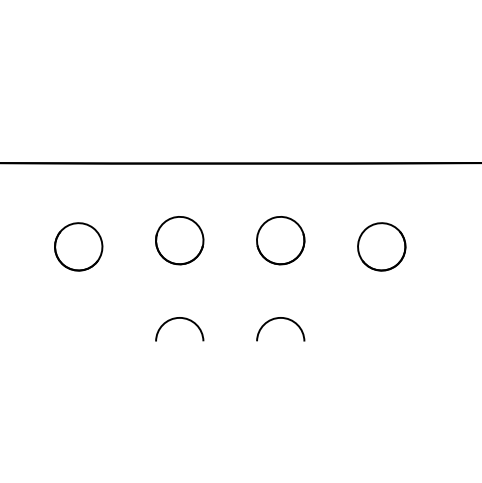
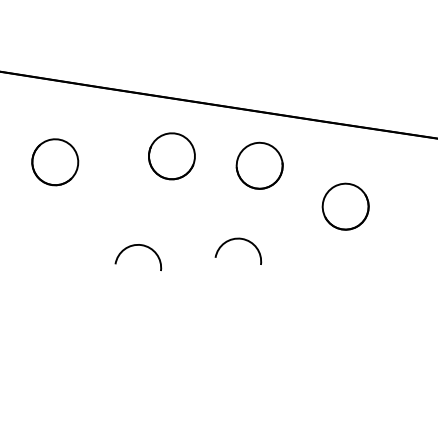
part: (179, 240) -> (171, 156), moved
part: (280, 240) -> (259, 165), moved
curve: (277, 319) -> (238, 239), moved

